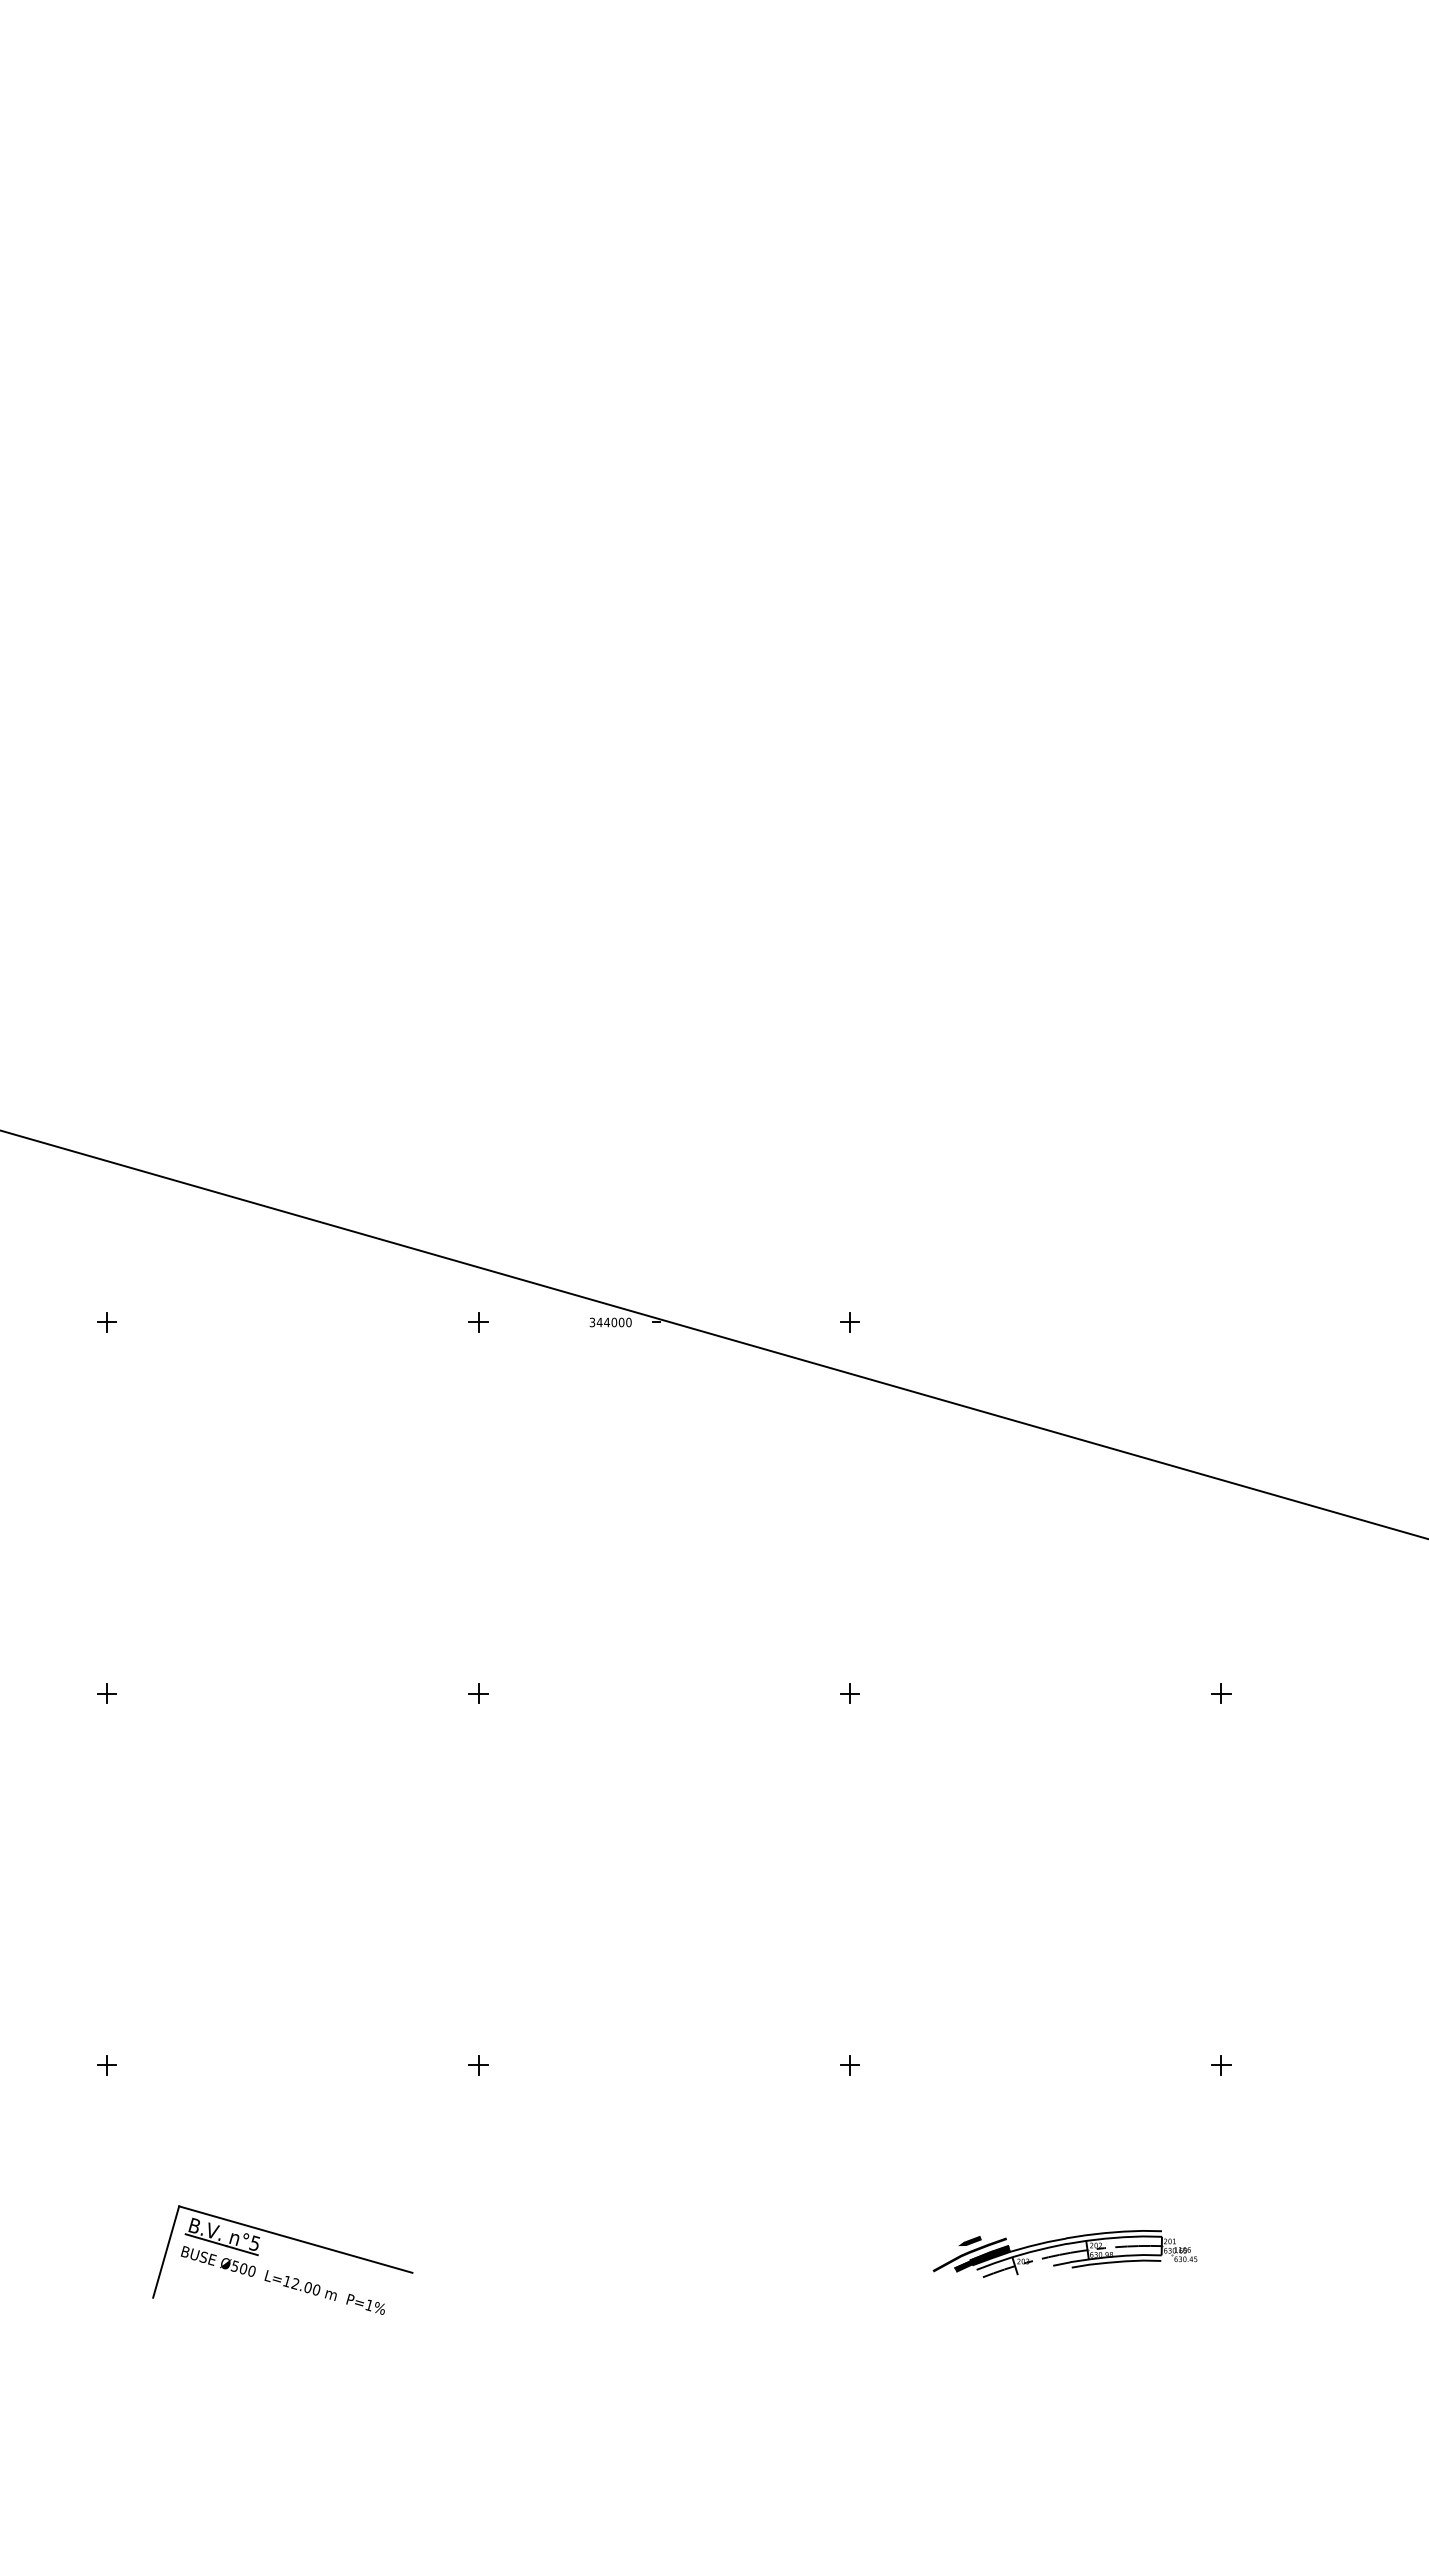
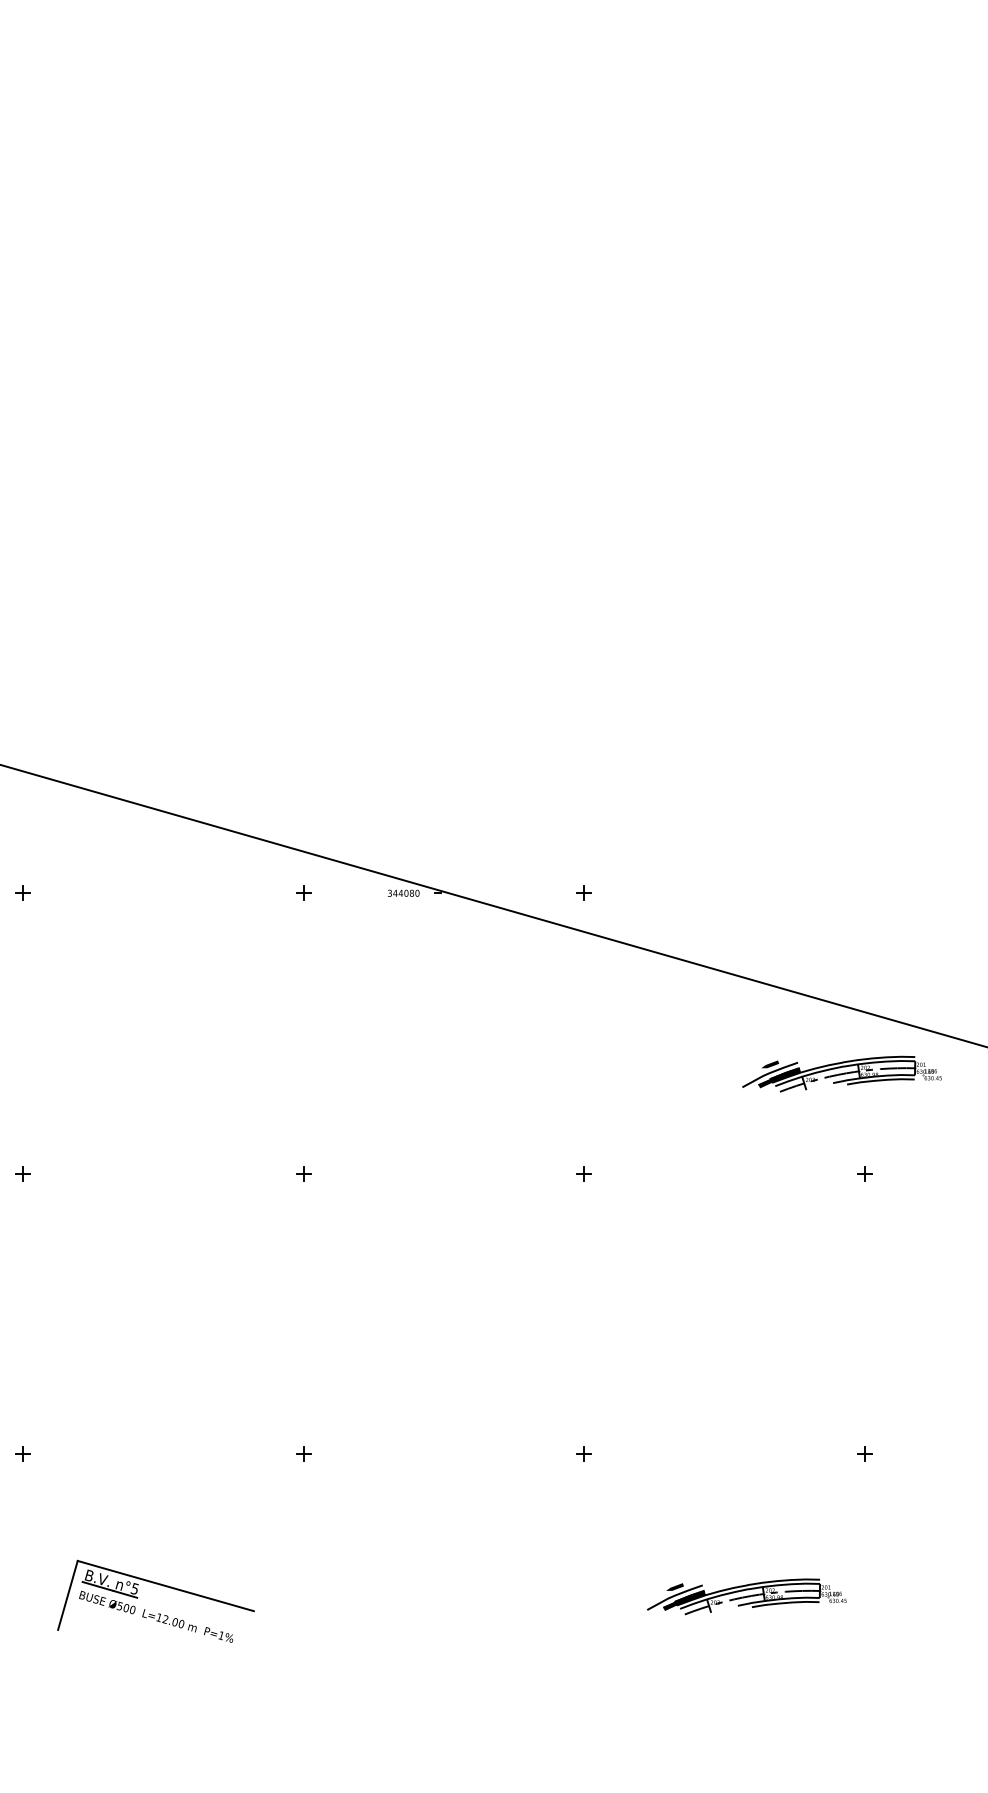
text: (621, 1322) -> (411, 893), 344000 -> 344080
part: (1190, 1561) -> (841, 1073), added

